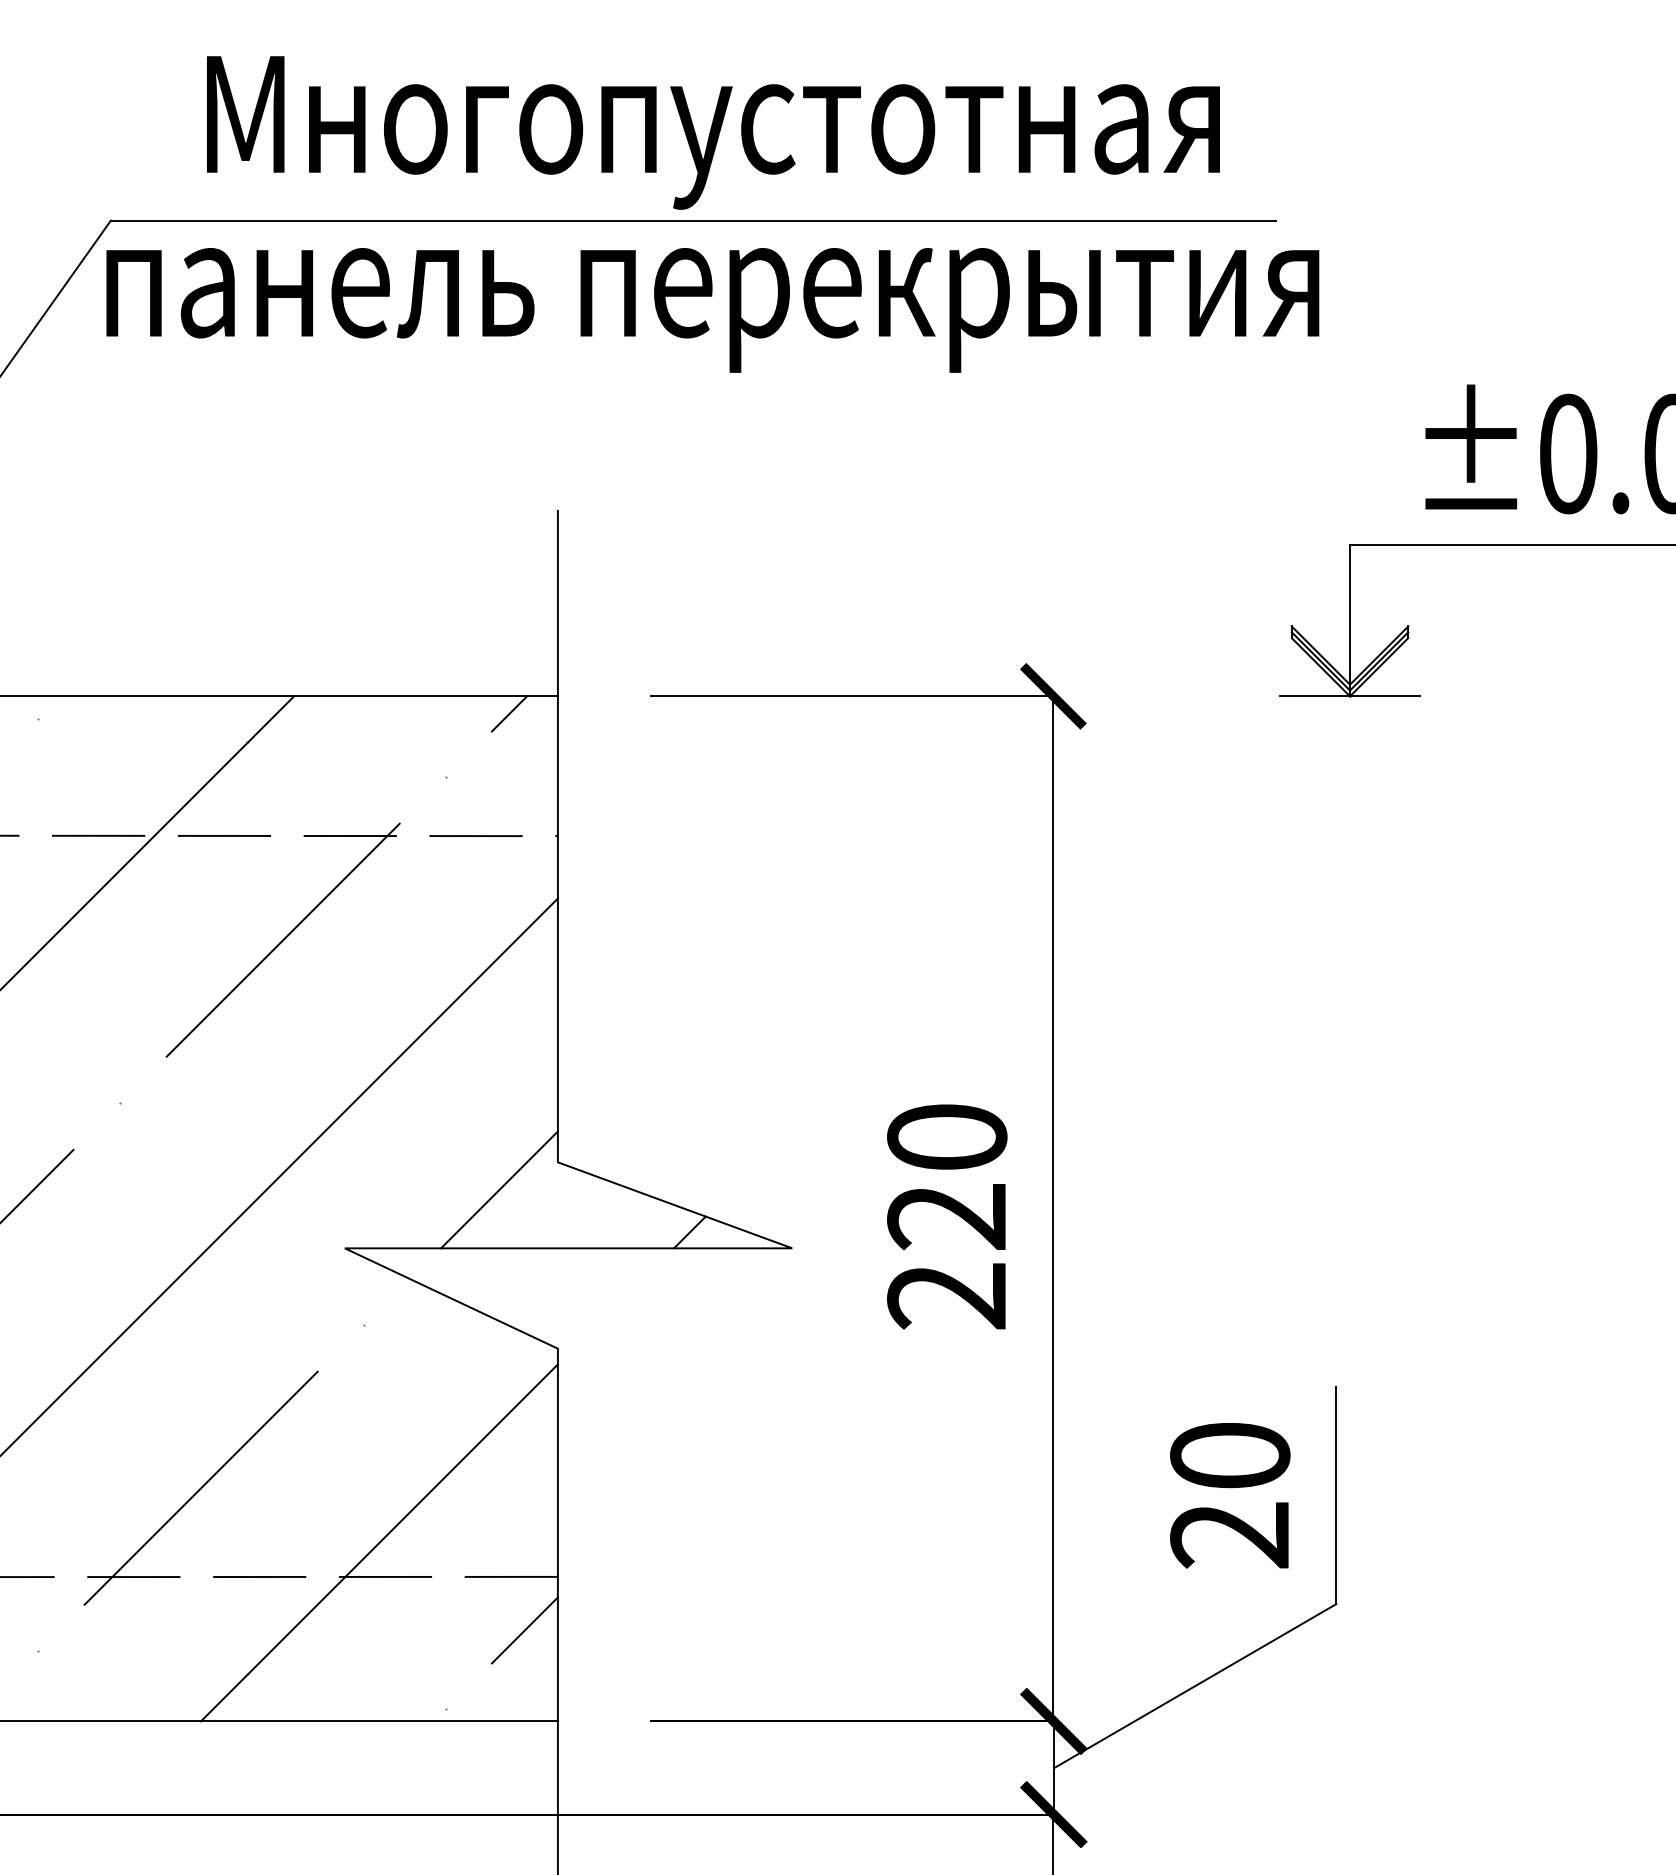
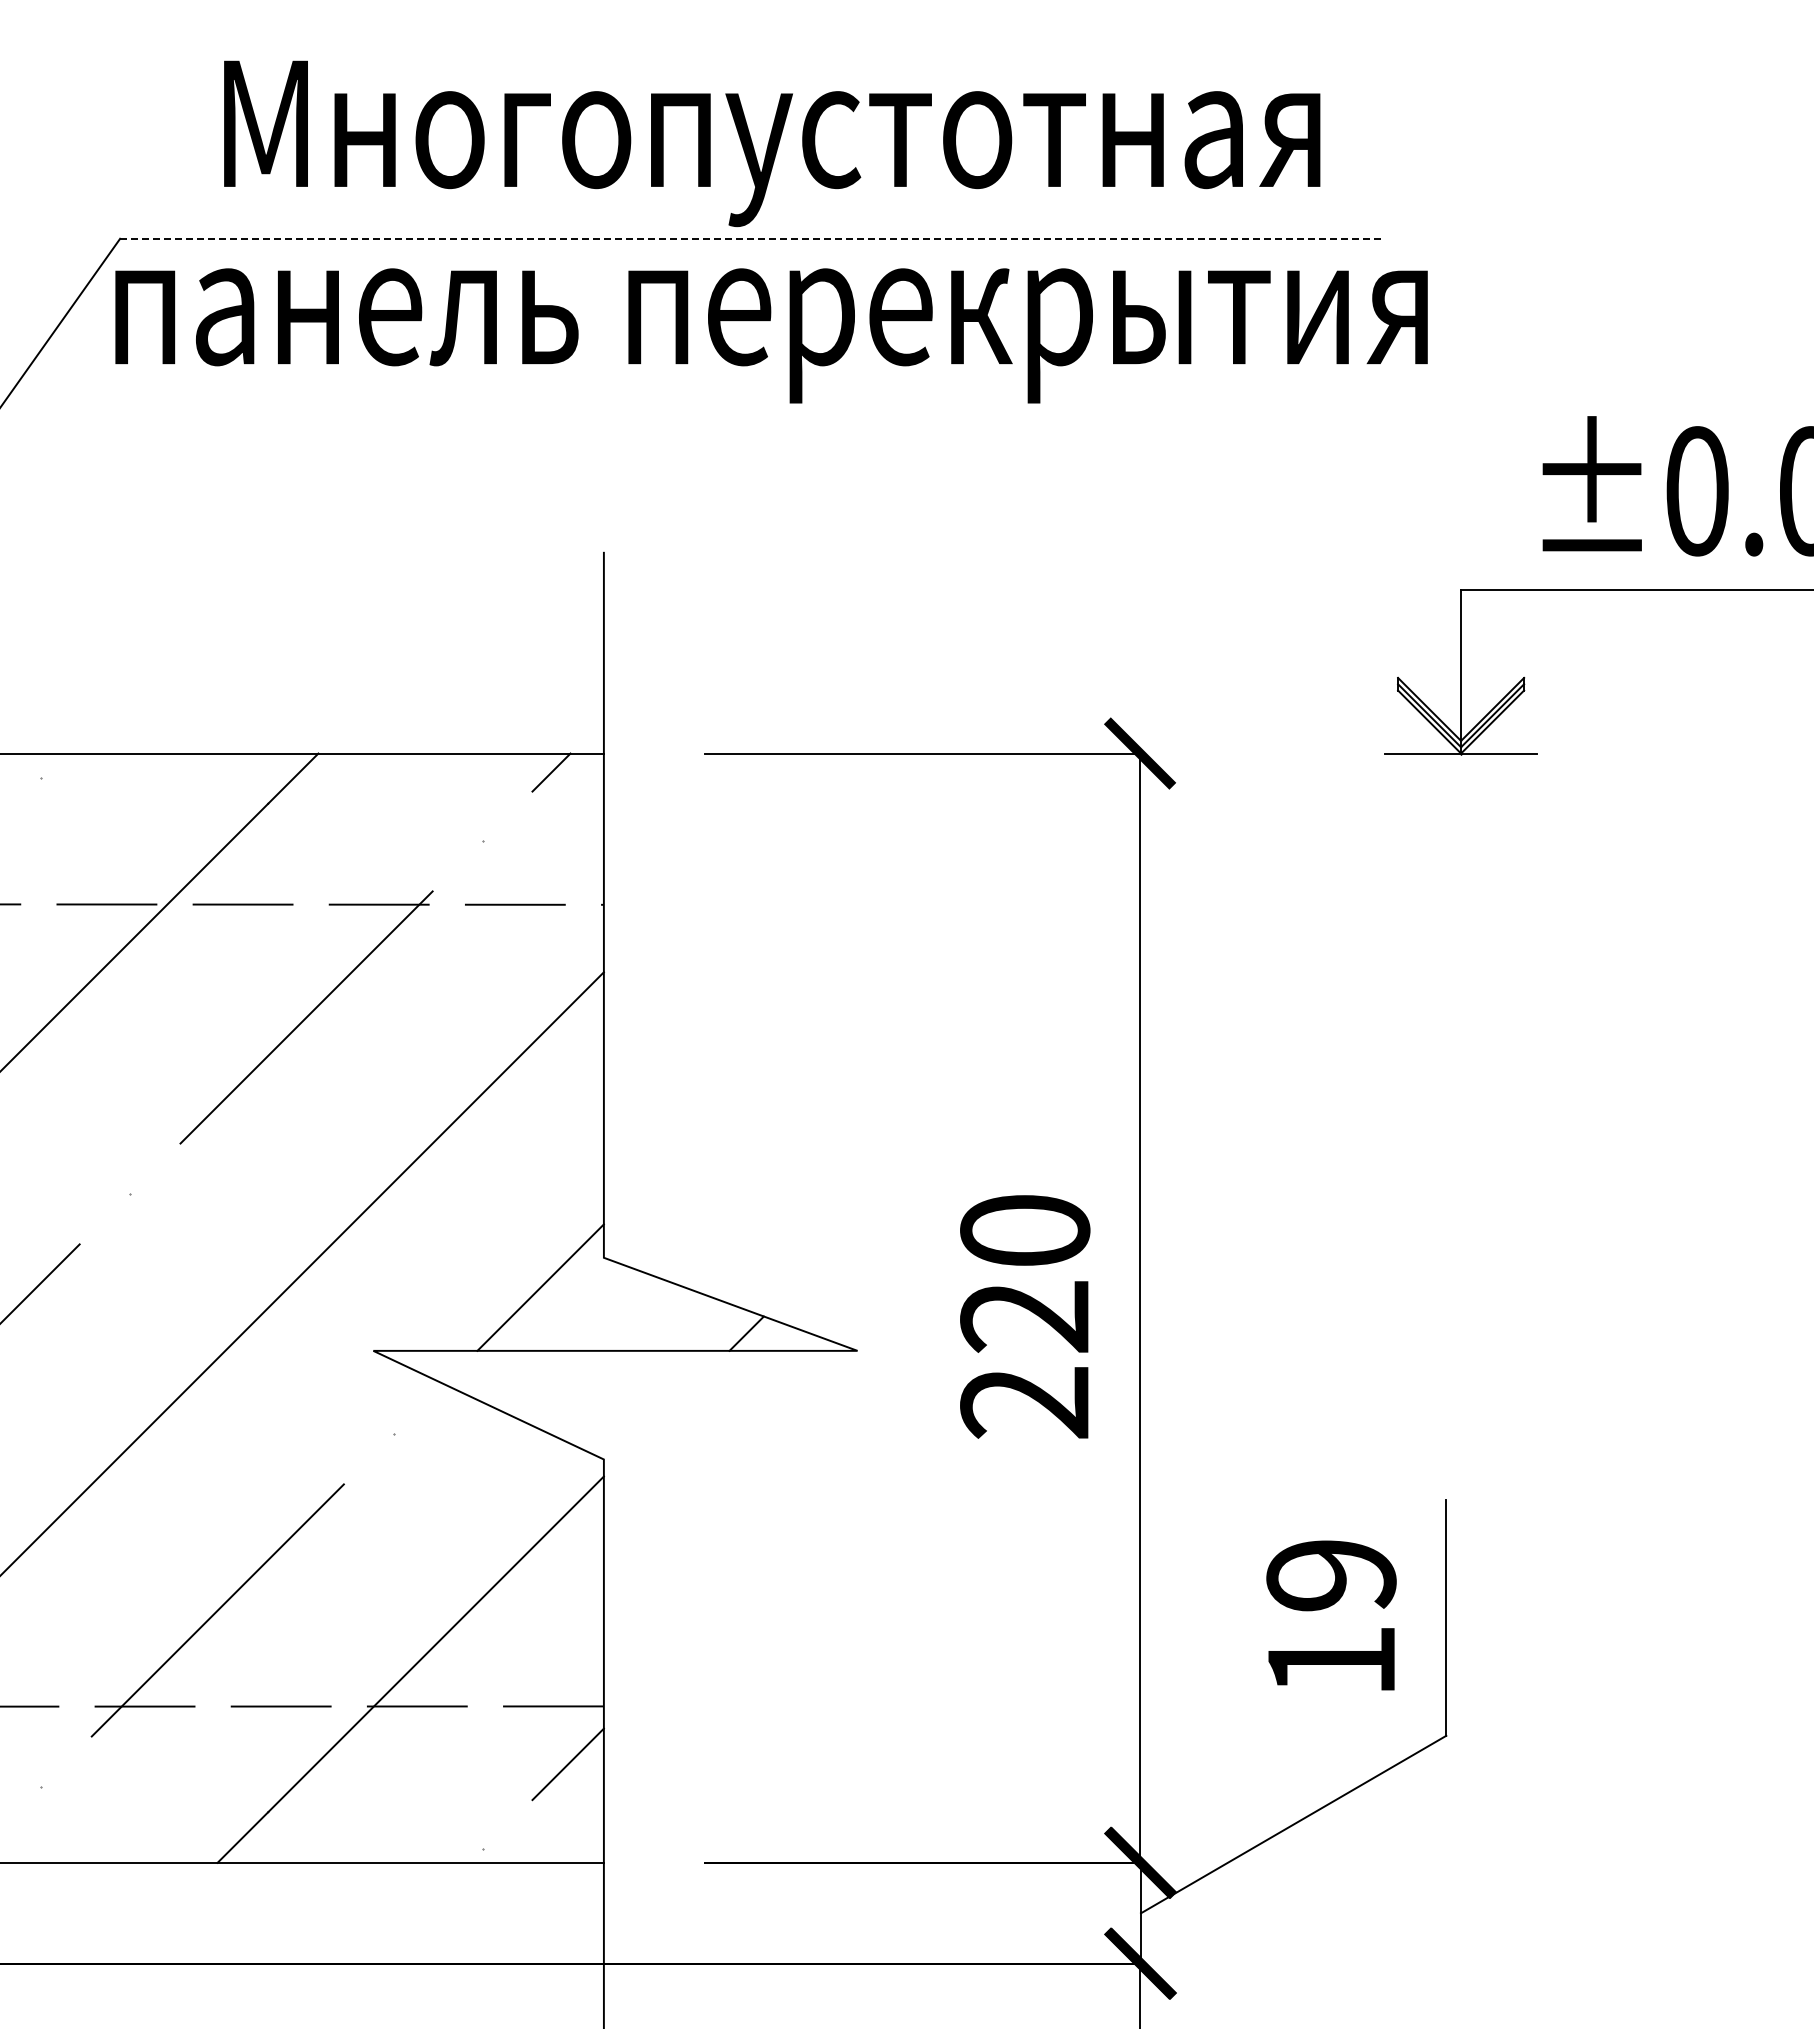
line: (692, 220) -> (749, 238), solid -> dashed
text: (1230, 1495) -> (1331, 1618), 20 -> 19

